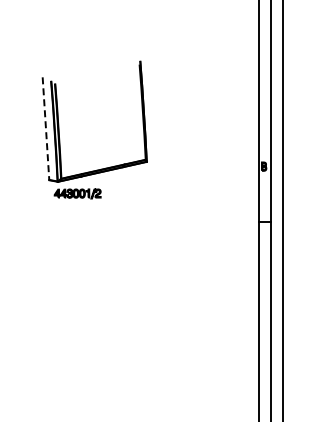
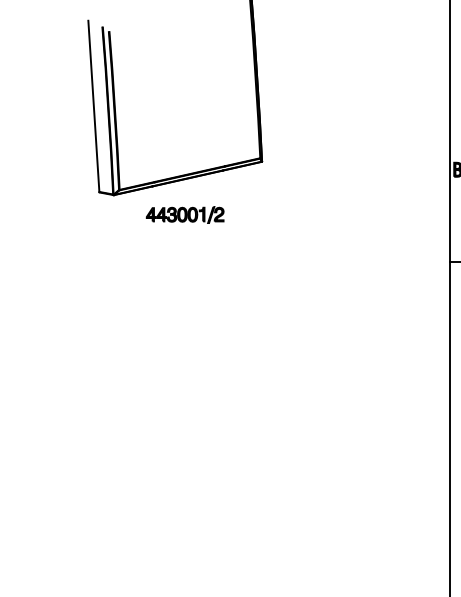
line: (46, 129) -> (94, 107), dashed -> solid
part: (77, 193) -> (184, 214), moved

